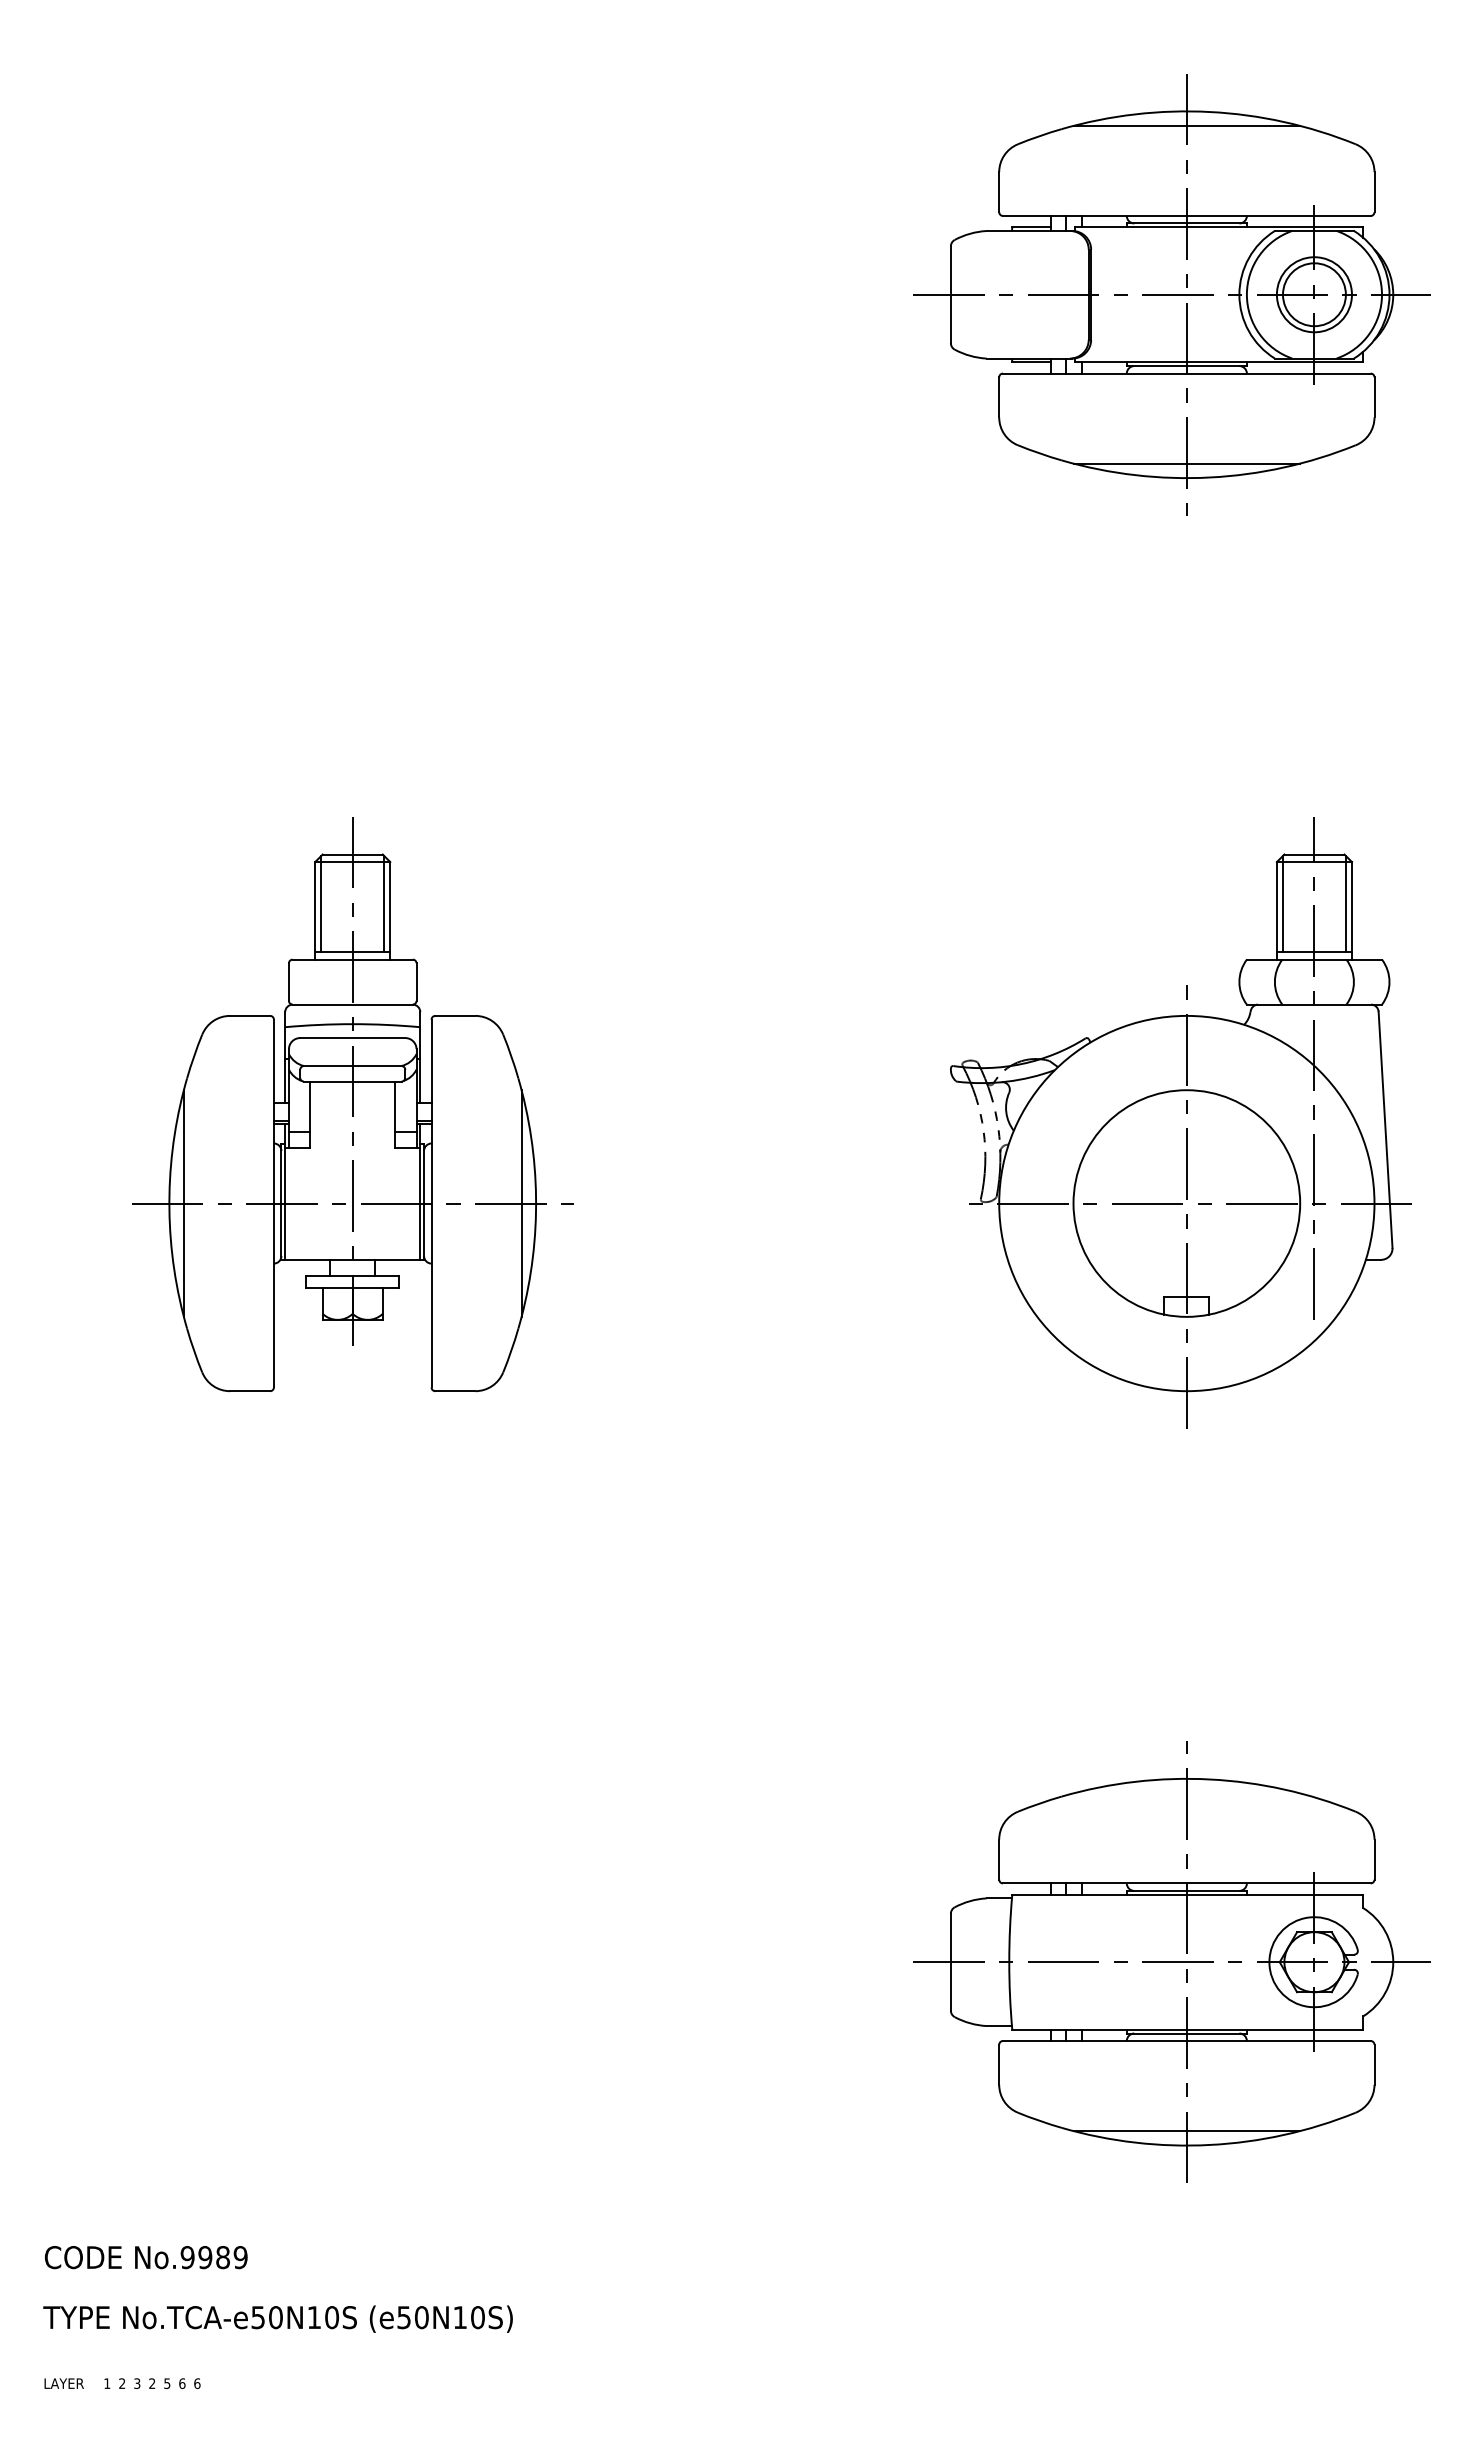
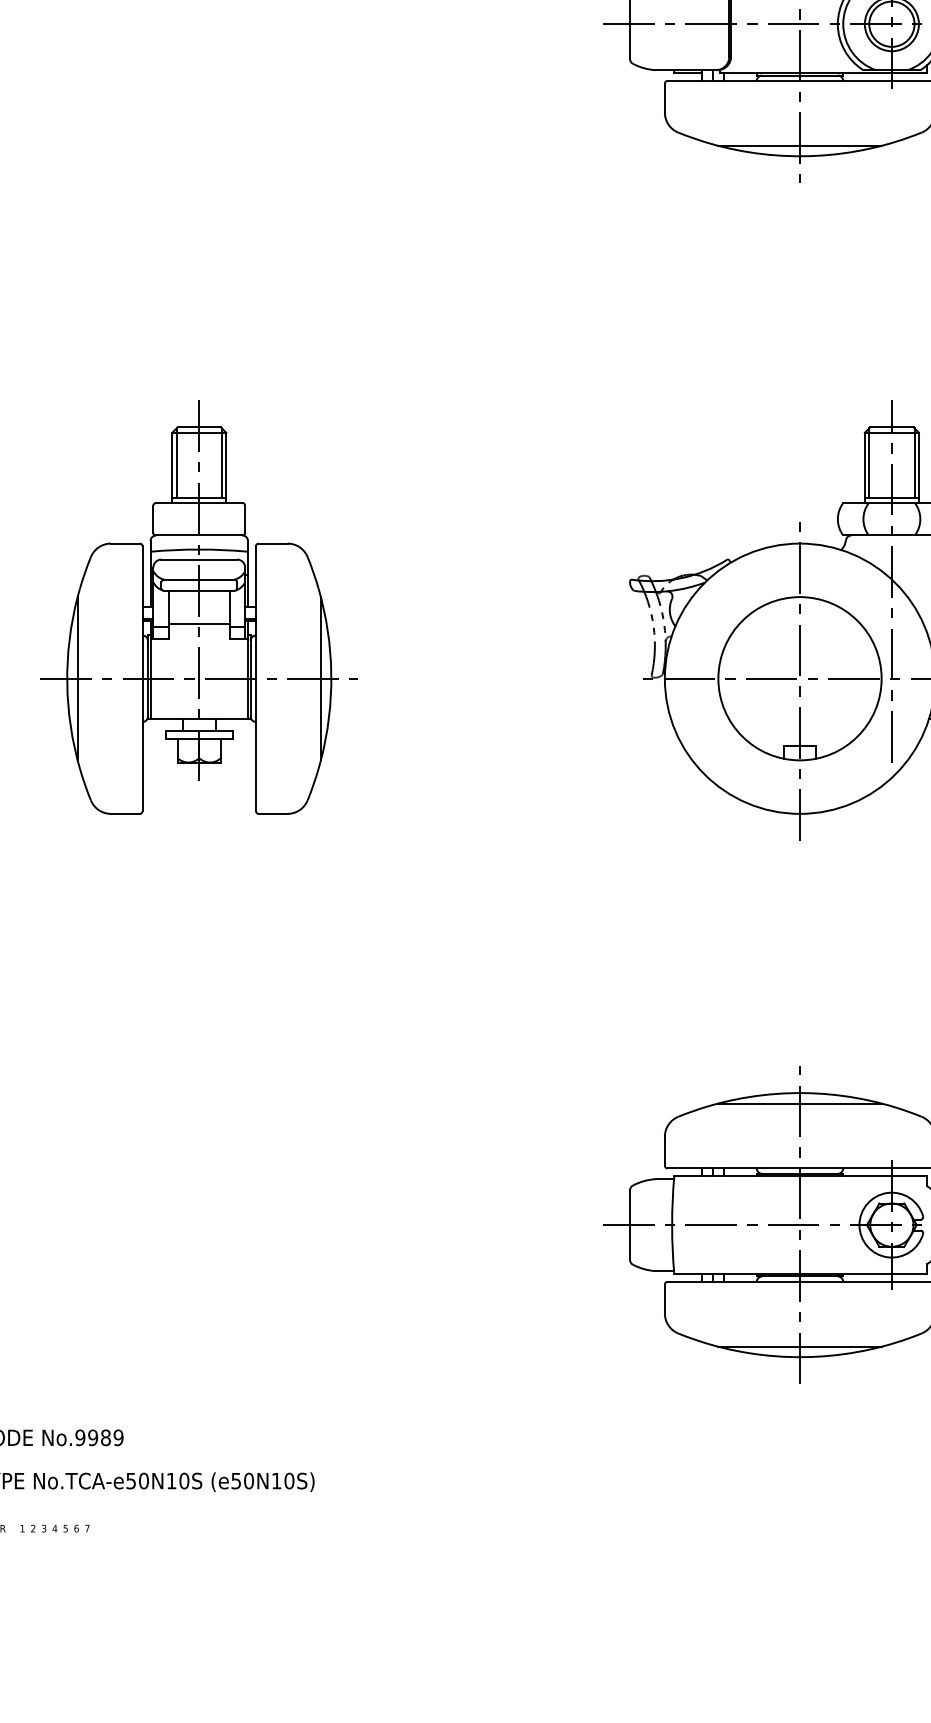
line: (352, 1128) -> (199, 624), added
line: (1186, 1793) -> (799, 1103), added
text: (151, 2383) -> (54, 1528), 2 -> 4
text: (197, 2383) -> (87, 1528), 6 -> 7

